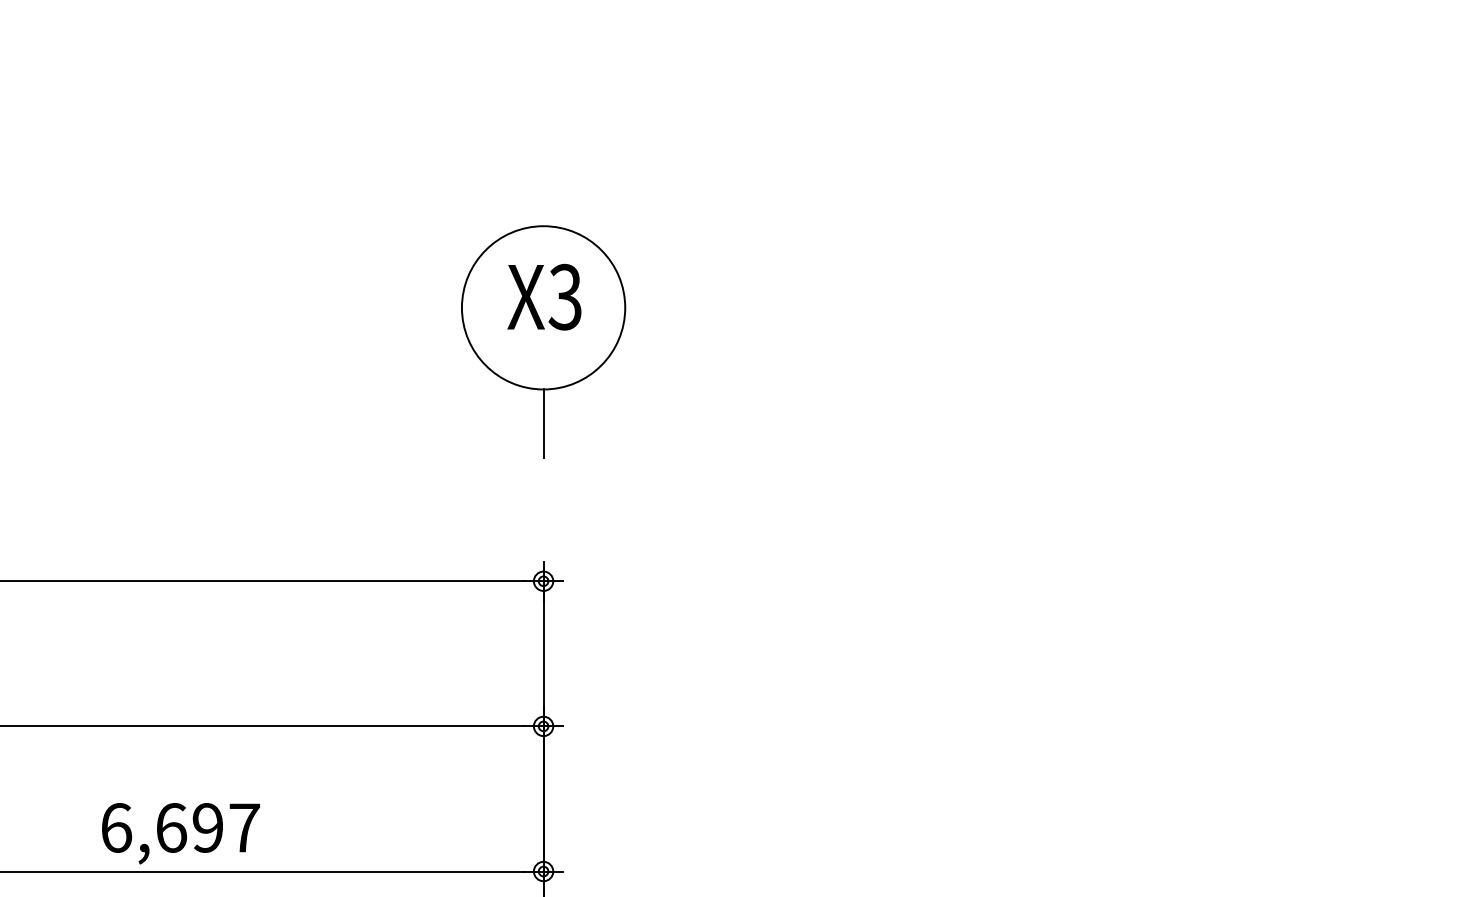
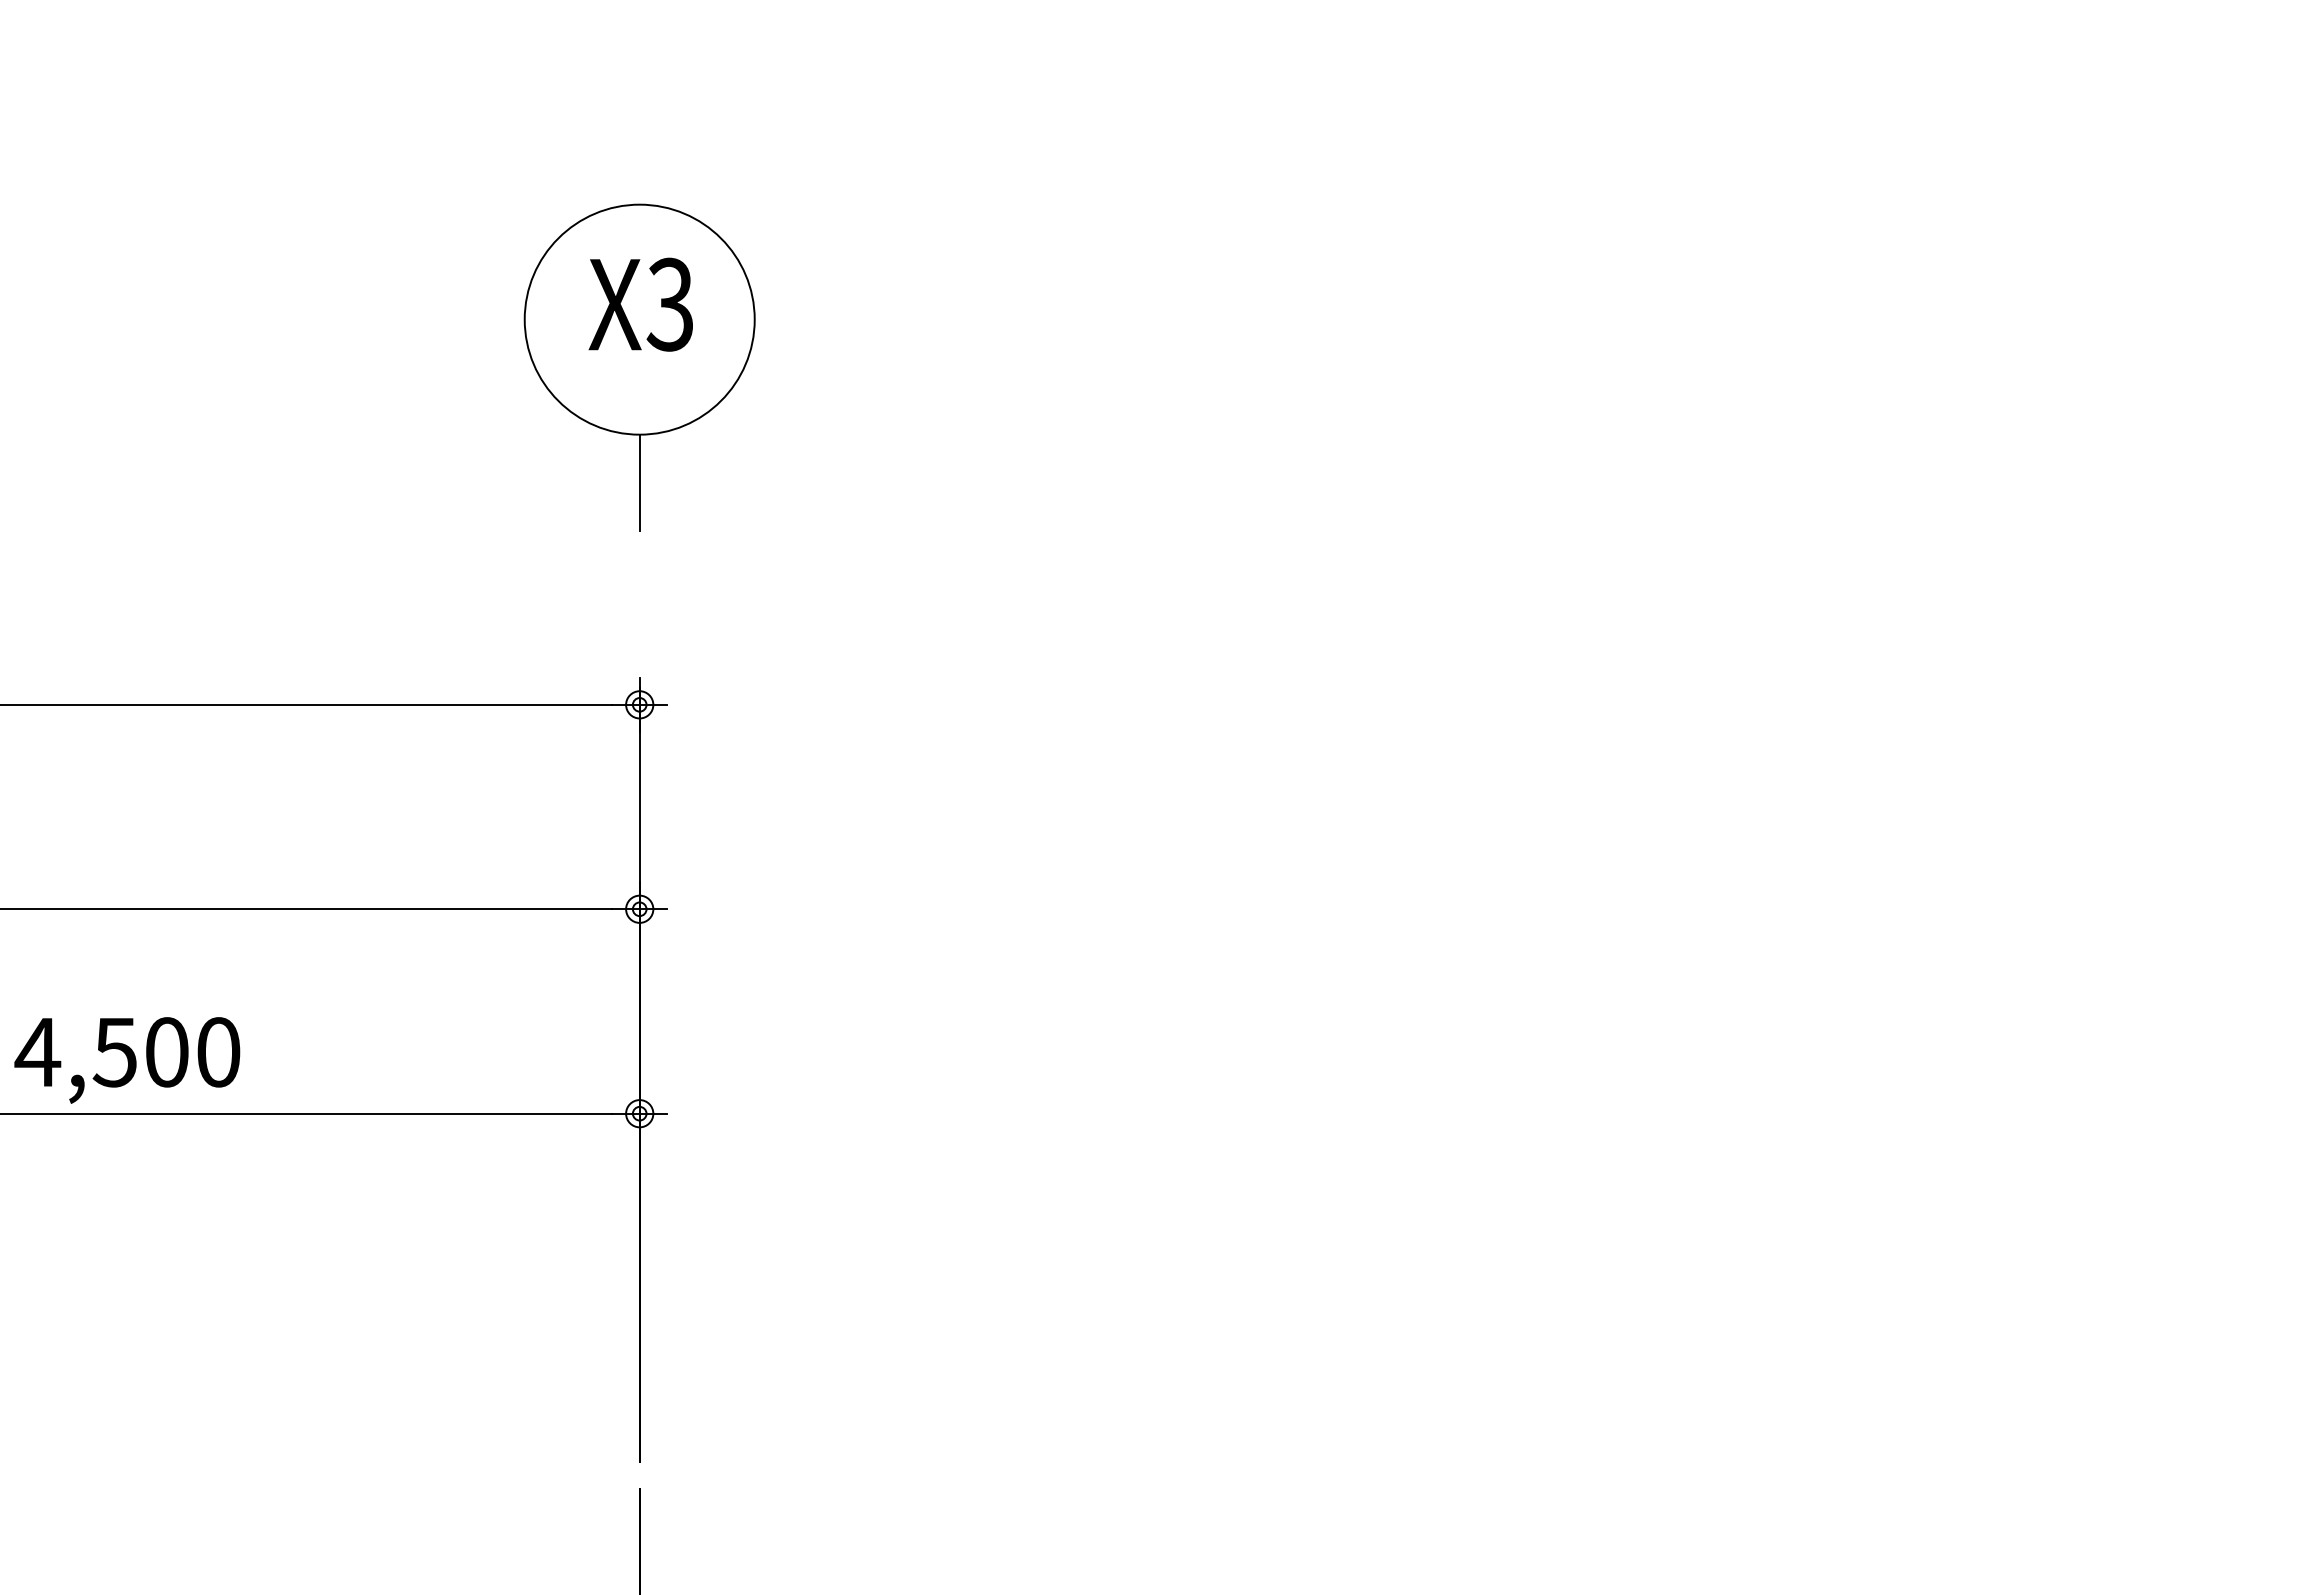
text: (179, 828) -> (127, 1052), 6,697 -> 4,500

